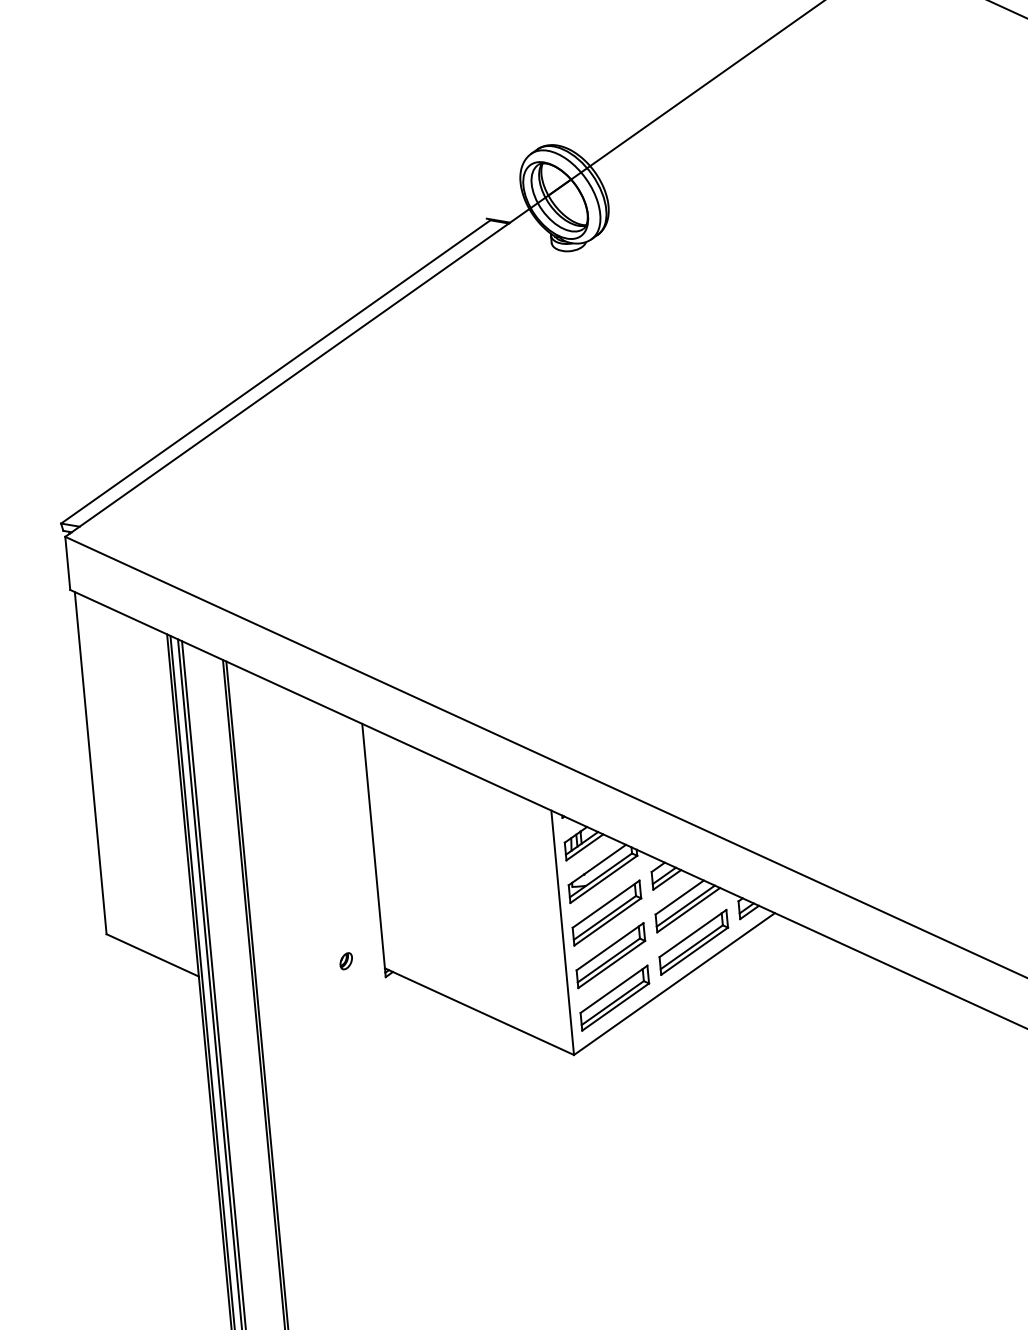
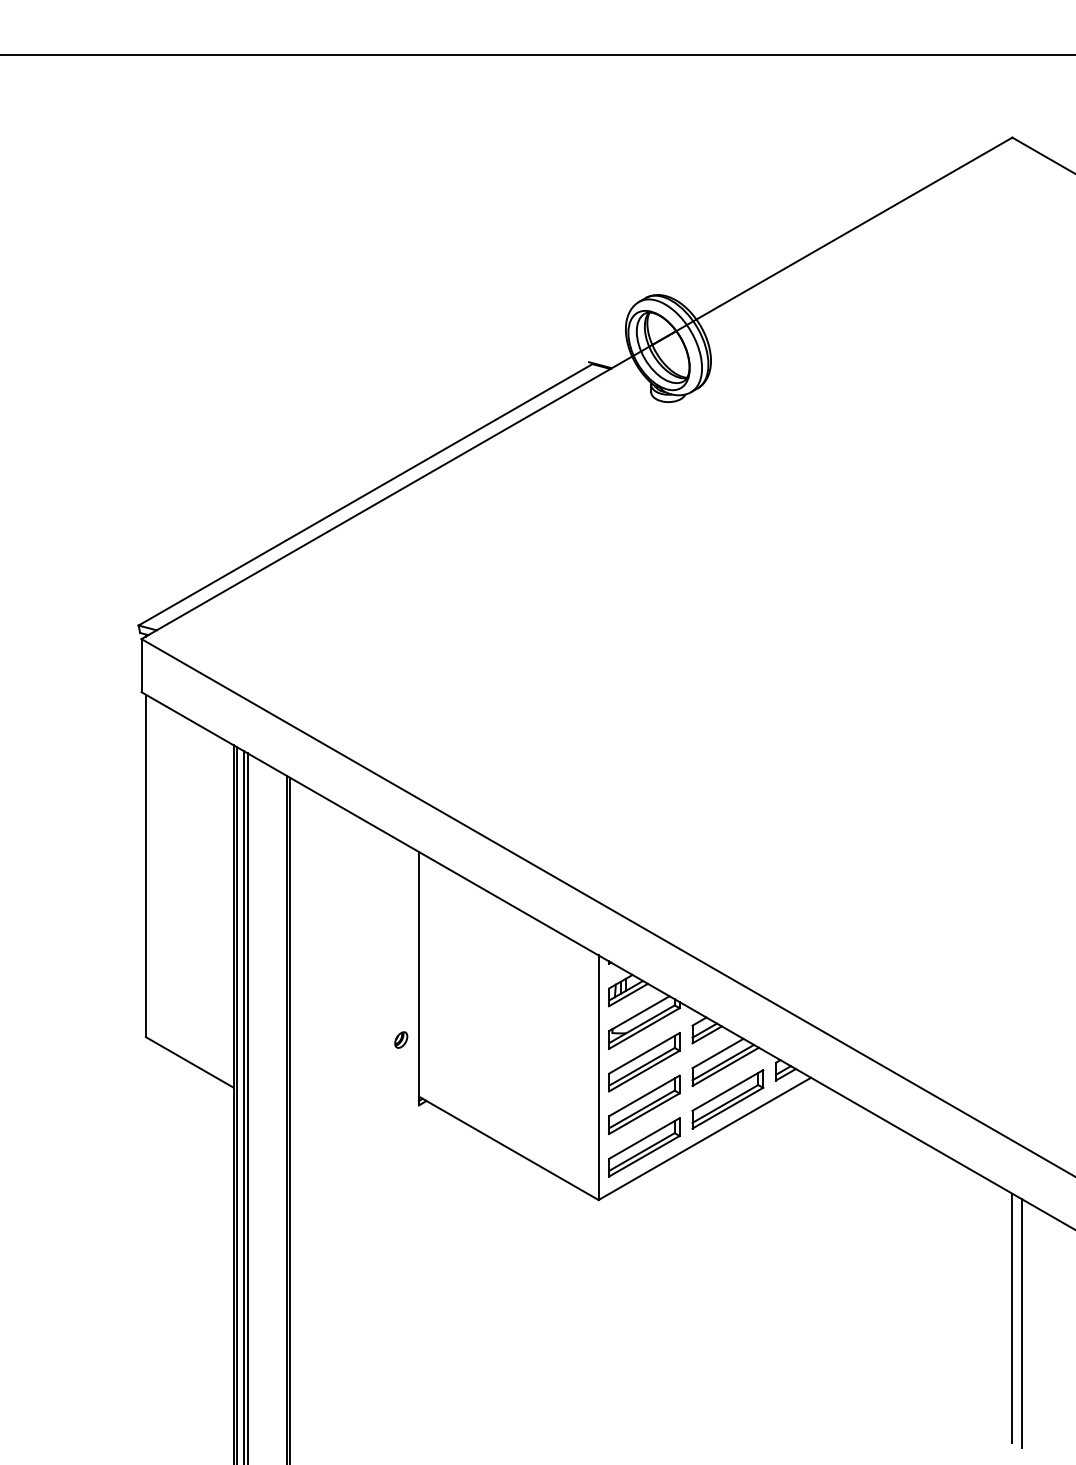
part: (346, 960) -> (401, 1039), moved
line: (998, 1133) -> (1012, 1317), added
line: (1008, 1139) -> (1021, 1323), added

